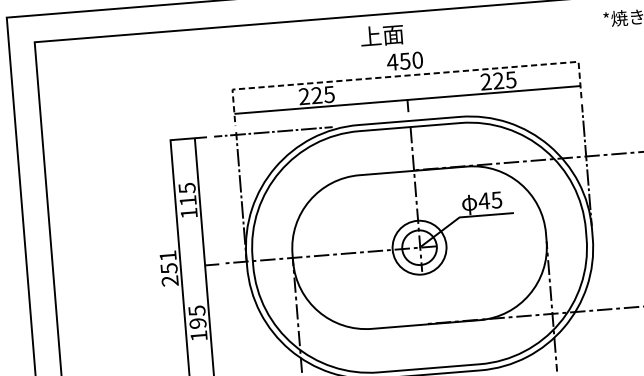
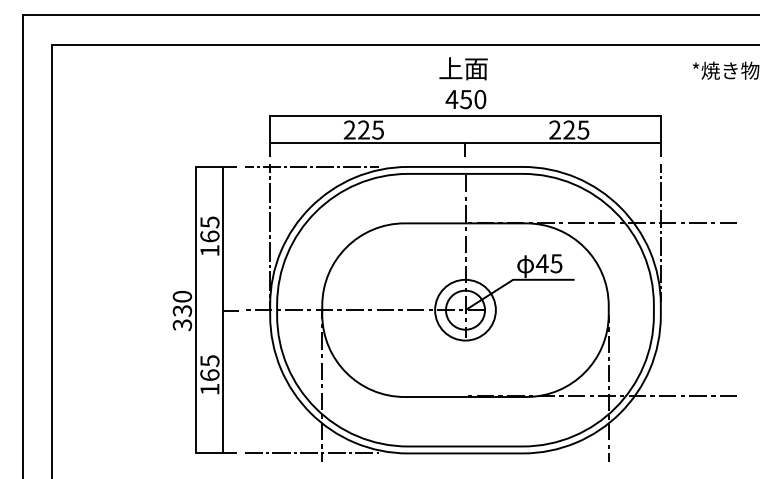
text: (382, 35) -> (463, 68), moved
line: (405, 75) -> (465, 115), dashed -> solid
text: (187, 200) -> (209, 236), 115 -> 165
text: (169, 268) -> (182, 310), 251 -> 330
text: (197, 323) -> (209, 375), 195 -> 165

